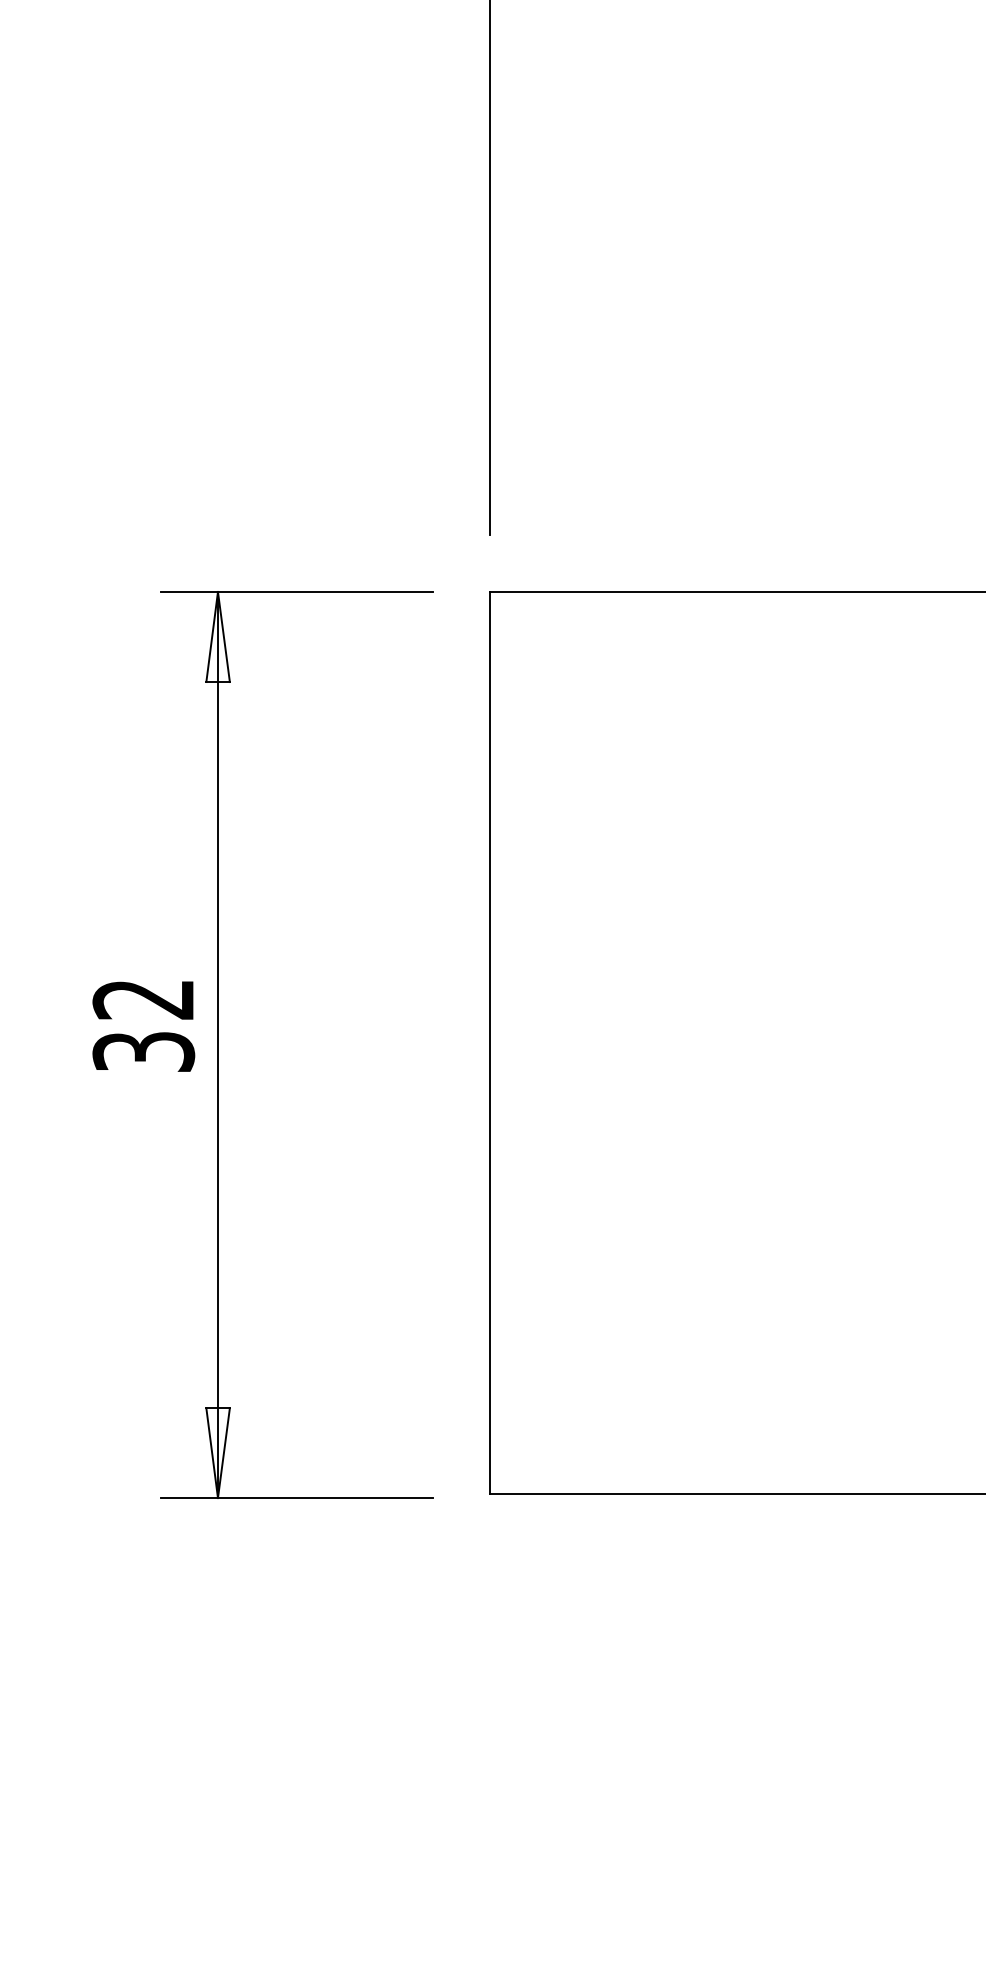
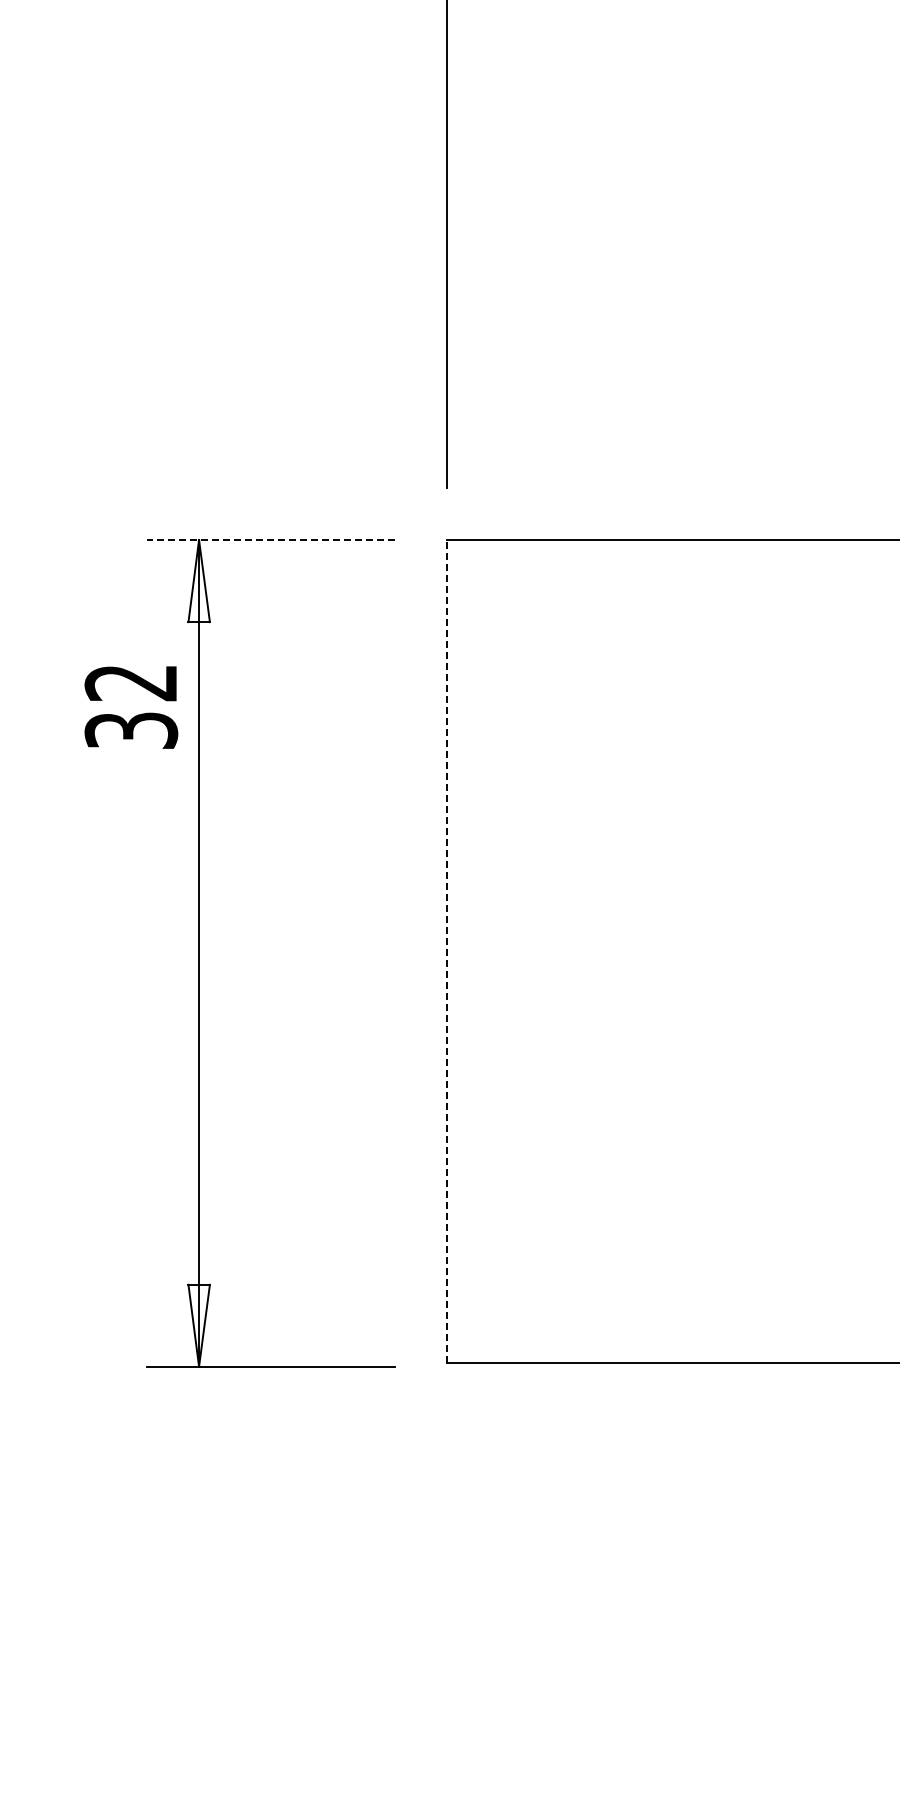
line: (296, 591) -> (270, 539), solid -> dashed
text: (143, 1026) -> (131, 707), moved
line: (490, 1041) -> (447, 950), solid -> dashed

